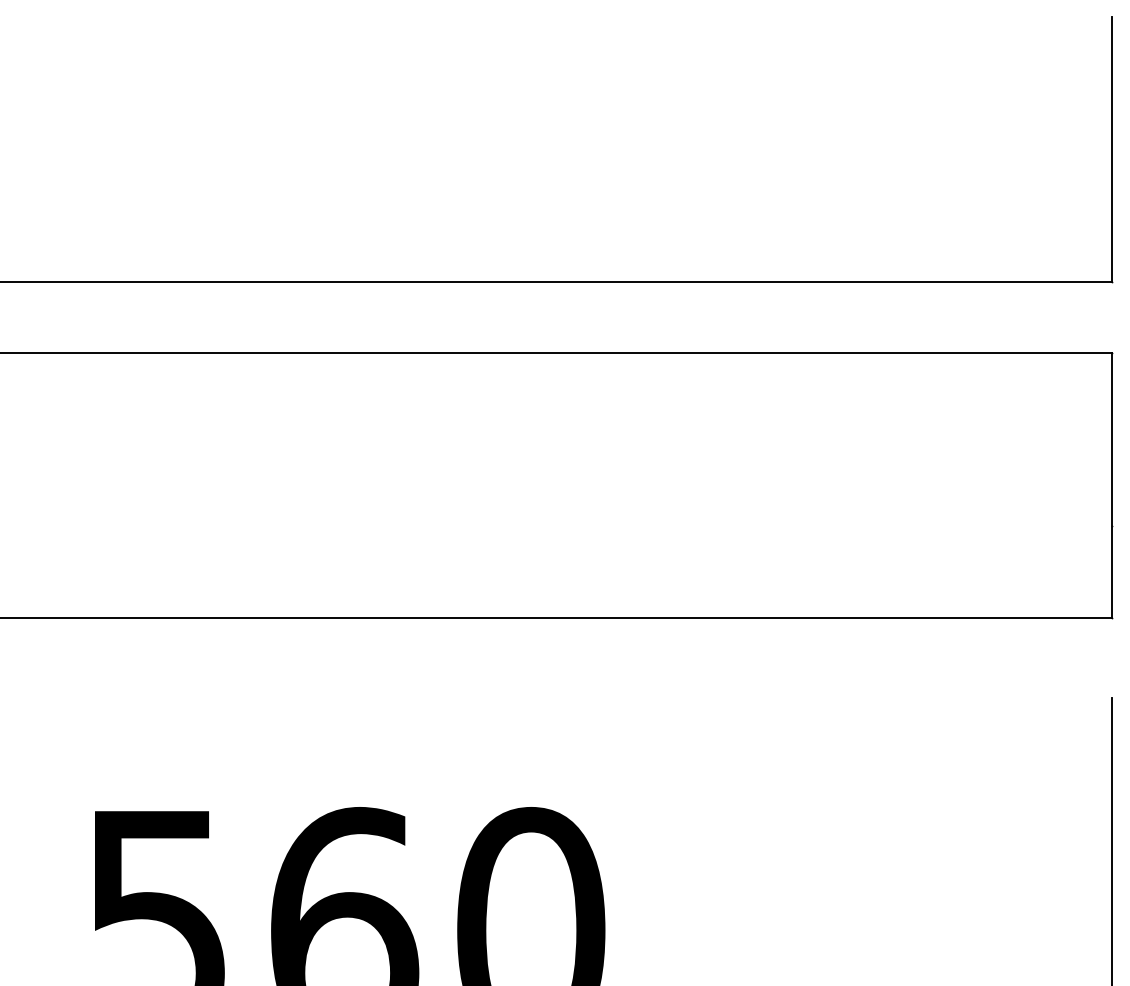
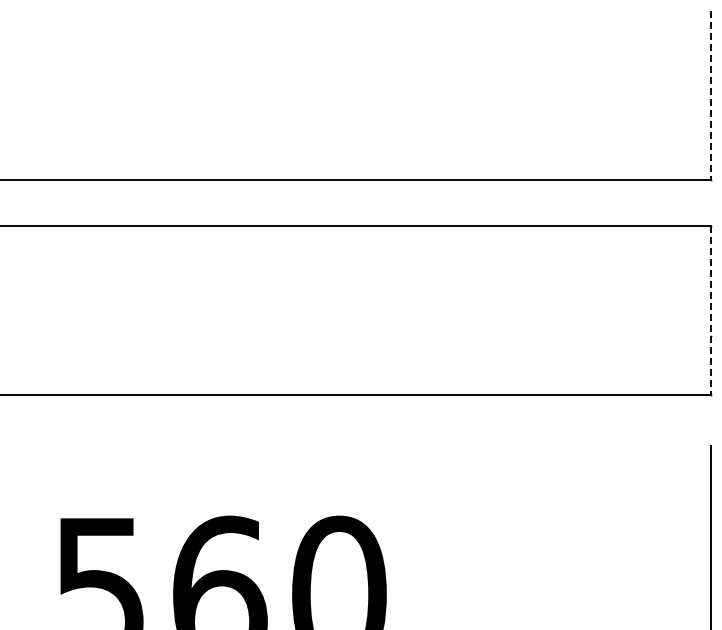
line: (1111, 149) -> (710, 95), solid -> dashed
line: (1111, 485) -> (710, 310), solid -> dashed

